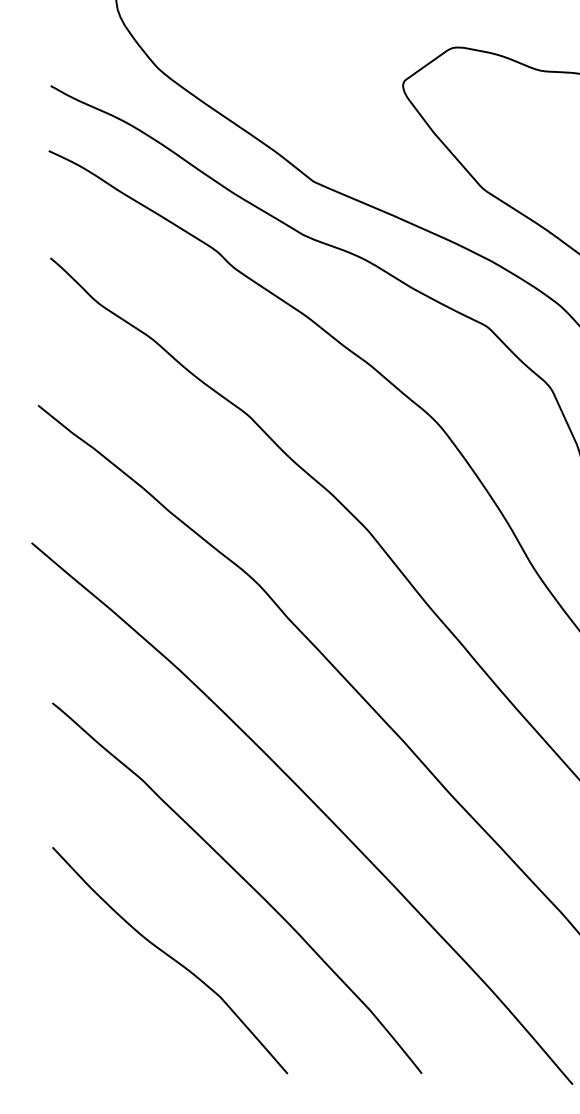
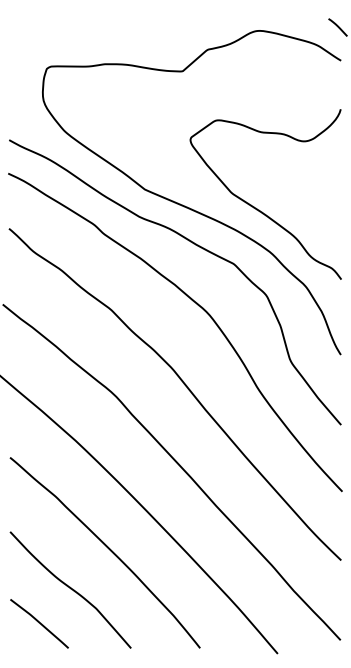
line: (109, 1025) -> (39, 623), added

